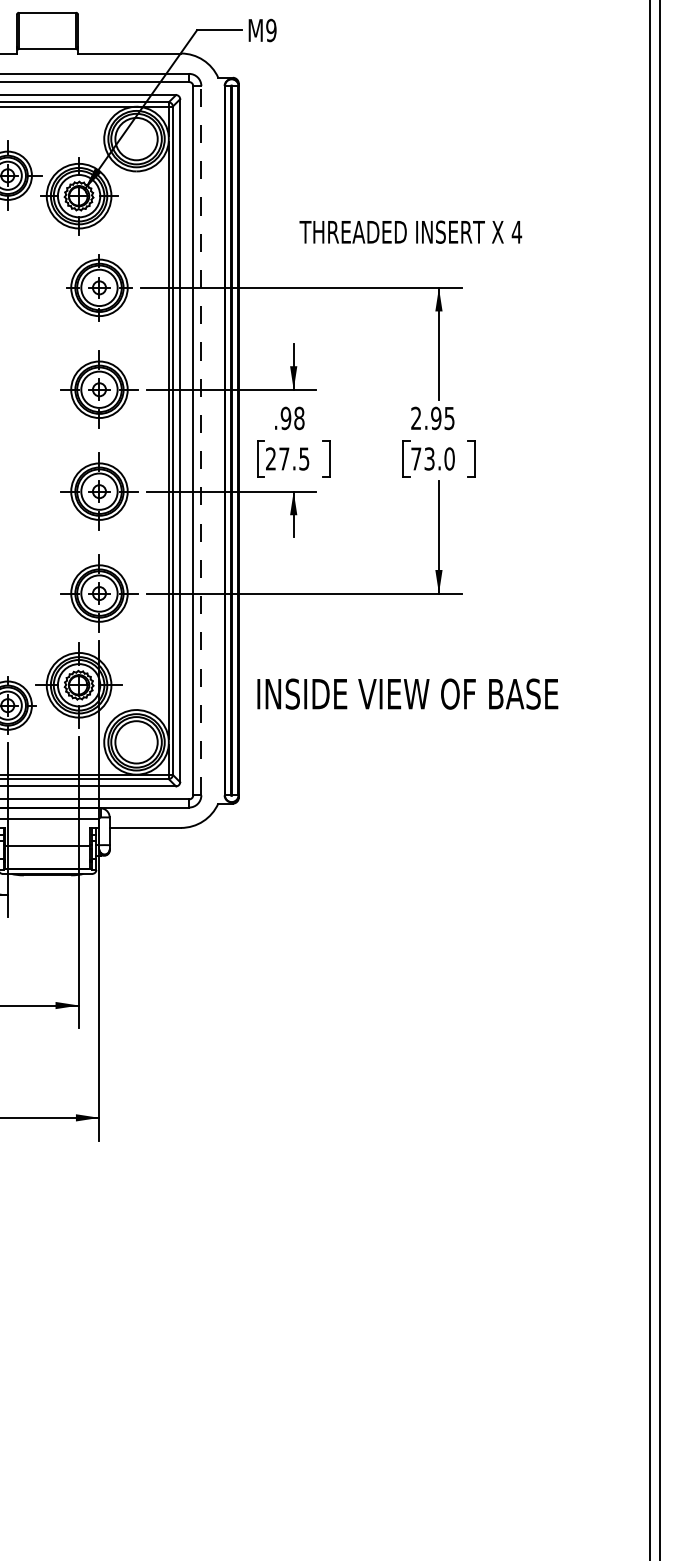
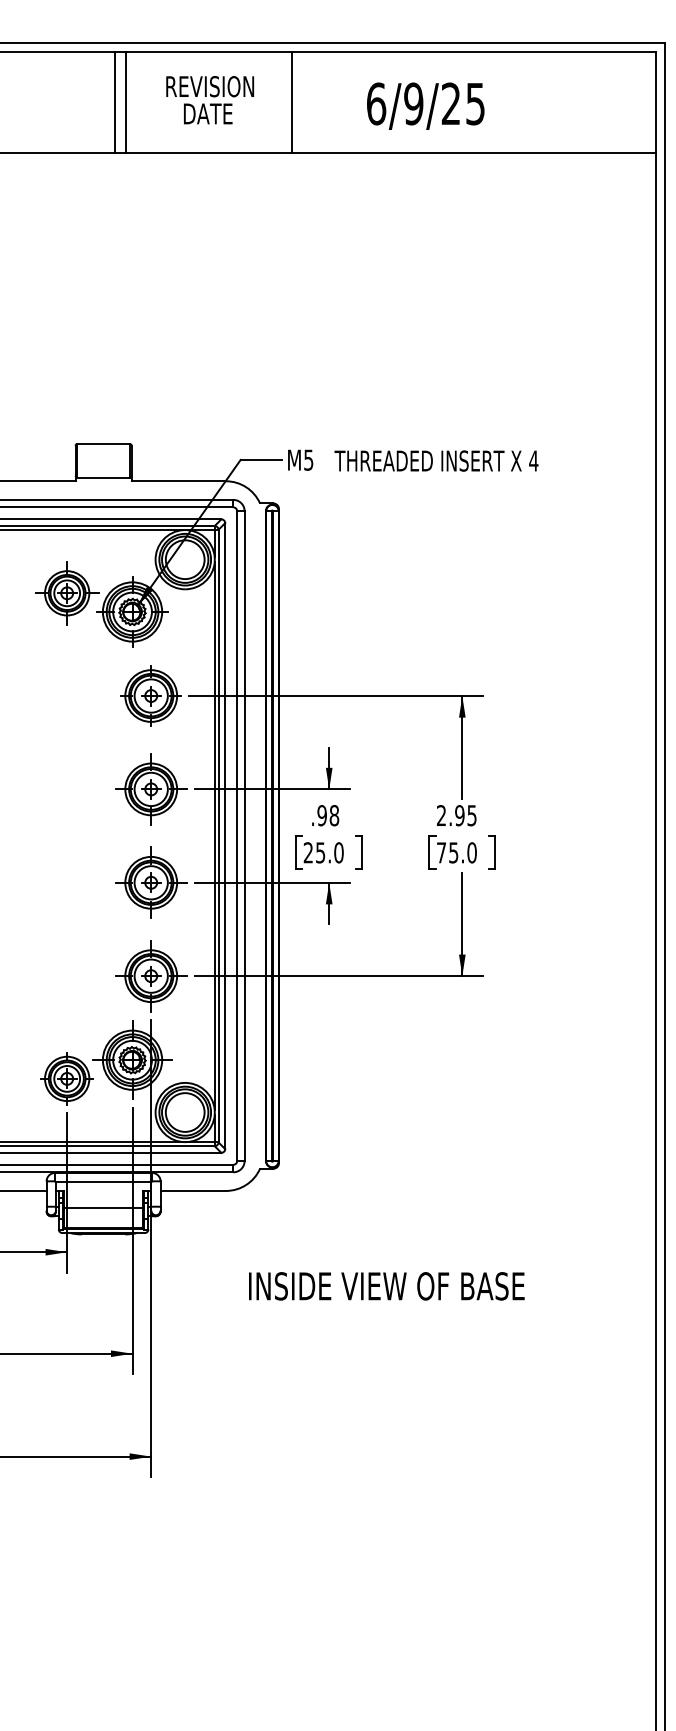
text: (271, 29) -> (308, 459), M9 -> M5
text: (410, 231) -> (436, 460), moved
line: (201, 441) -> (244, 836), dashed -> solid
text: (294, 458) -> (329, 852), 27.5 -> 25.0
text: (429, 458) -> (453, 852), 73.0 -> 75.0
text: (407, 694) -> (386, 1286), moved

